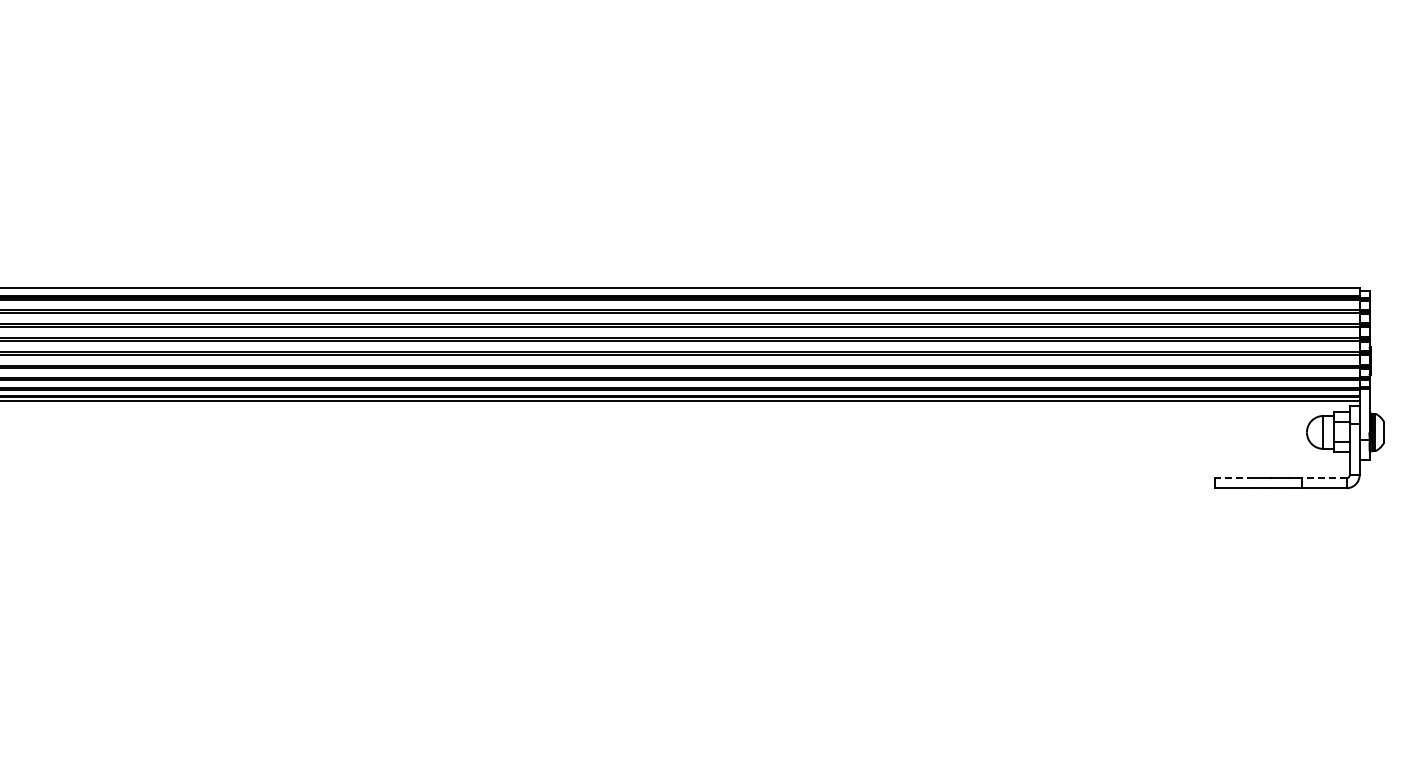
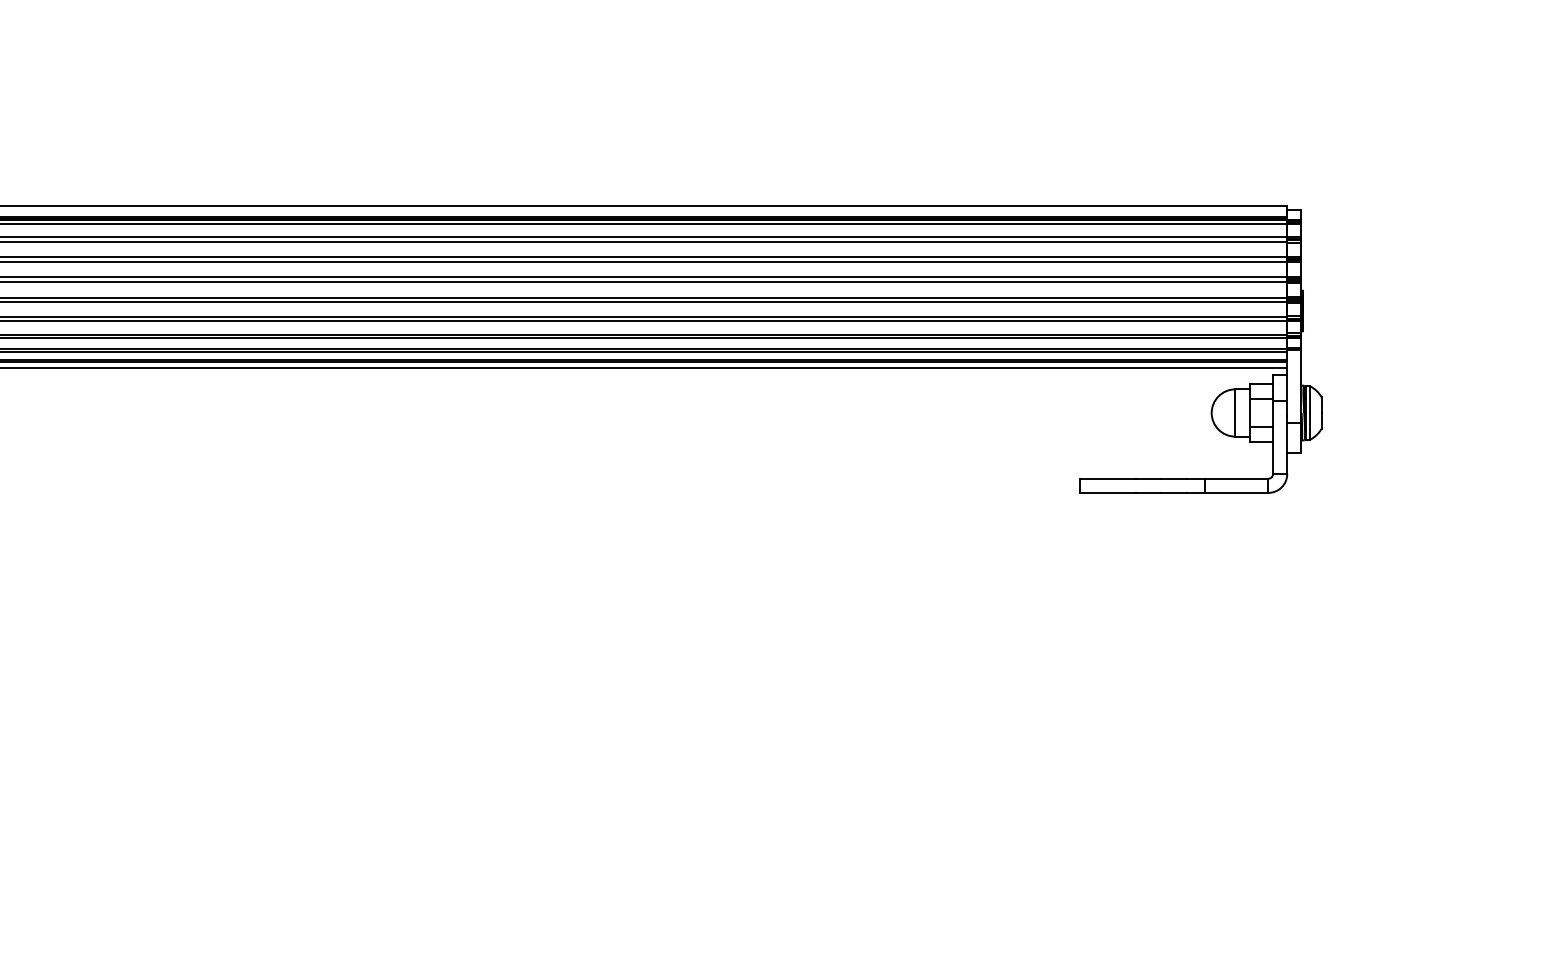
line: (1234, 478) -> (1107, 478), dashed -> solid
line: (1323, 478) -> (1235, 478), dashed -> solid

